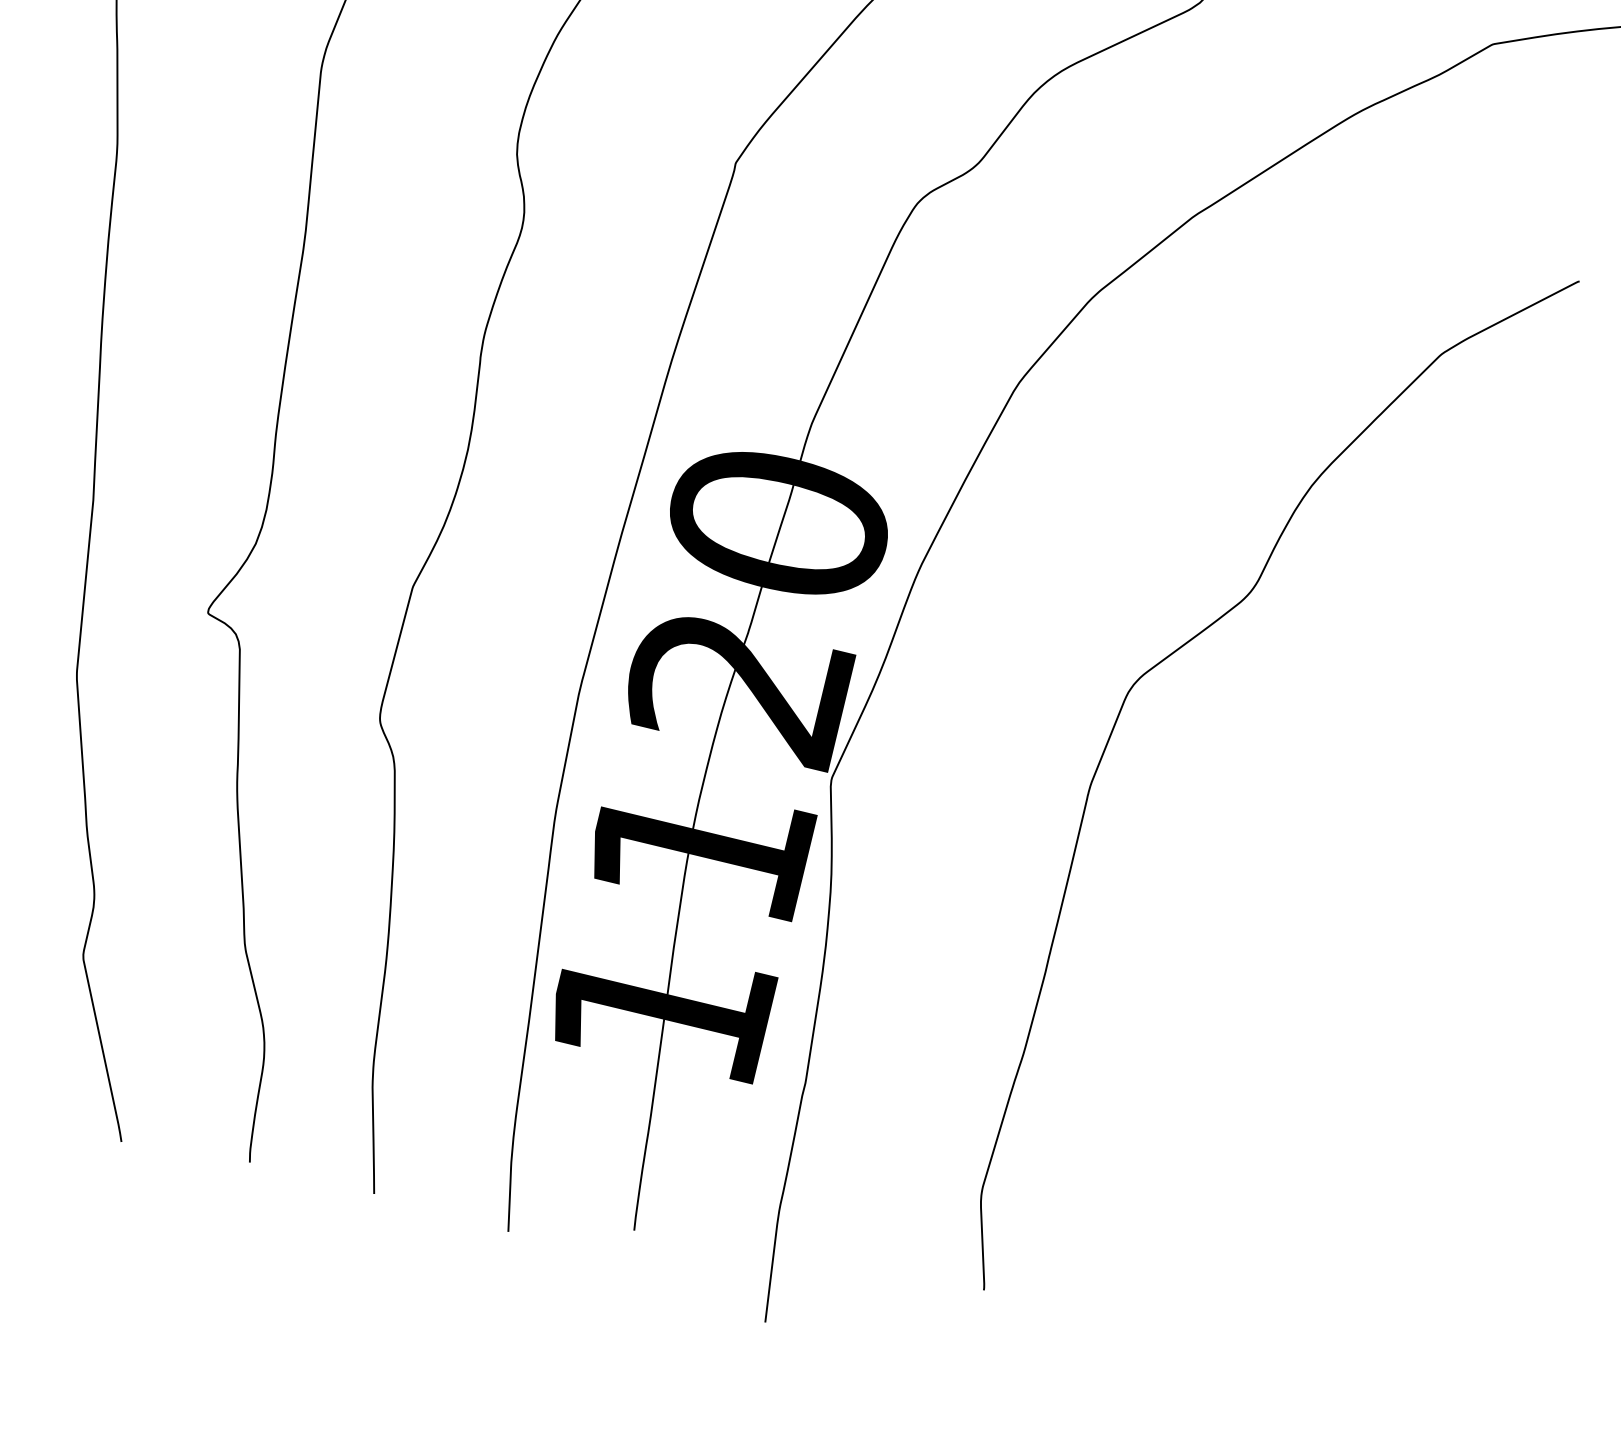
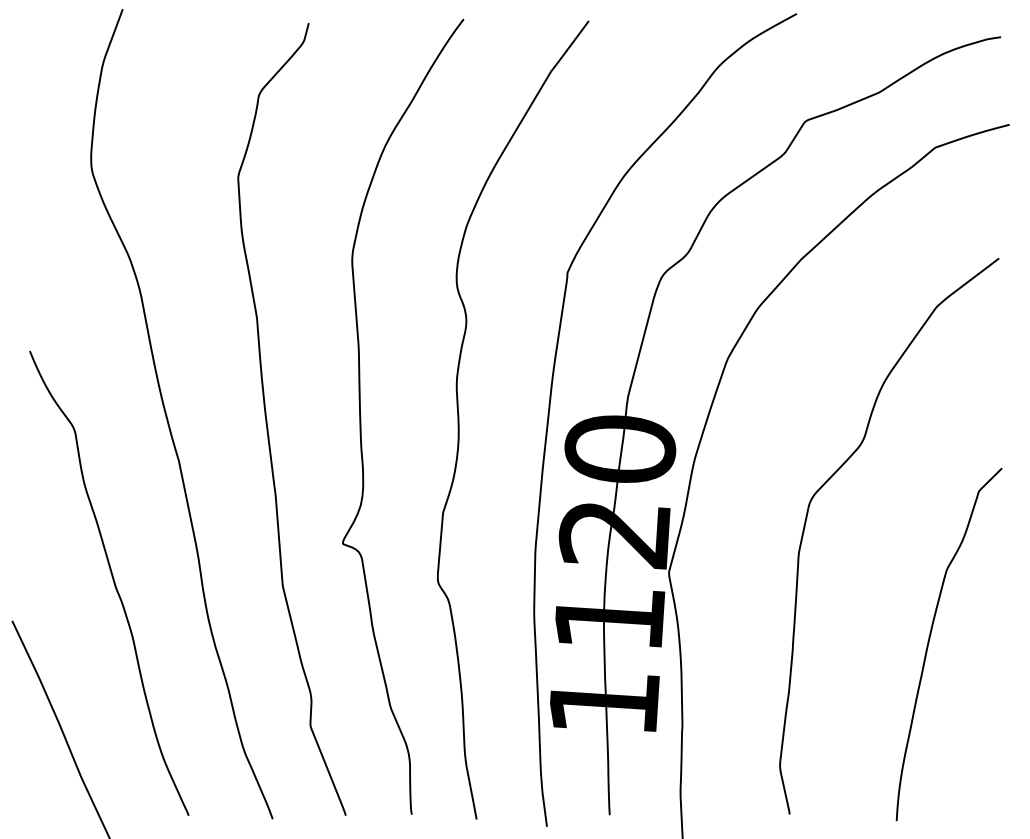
curve: (1316, 998) -> (930, 639), added

